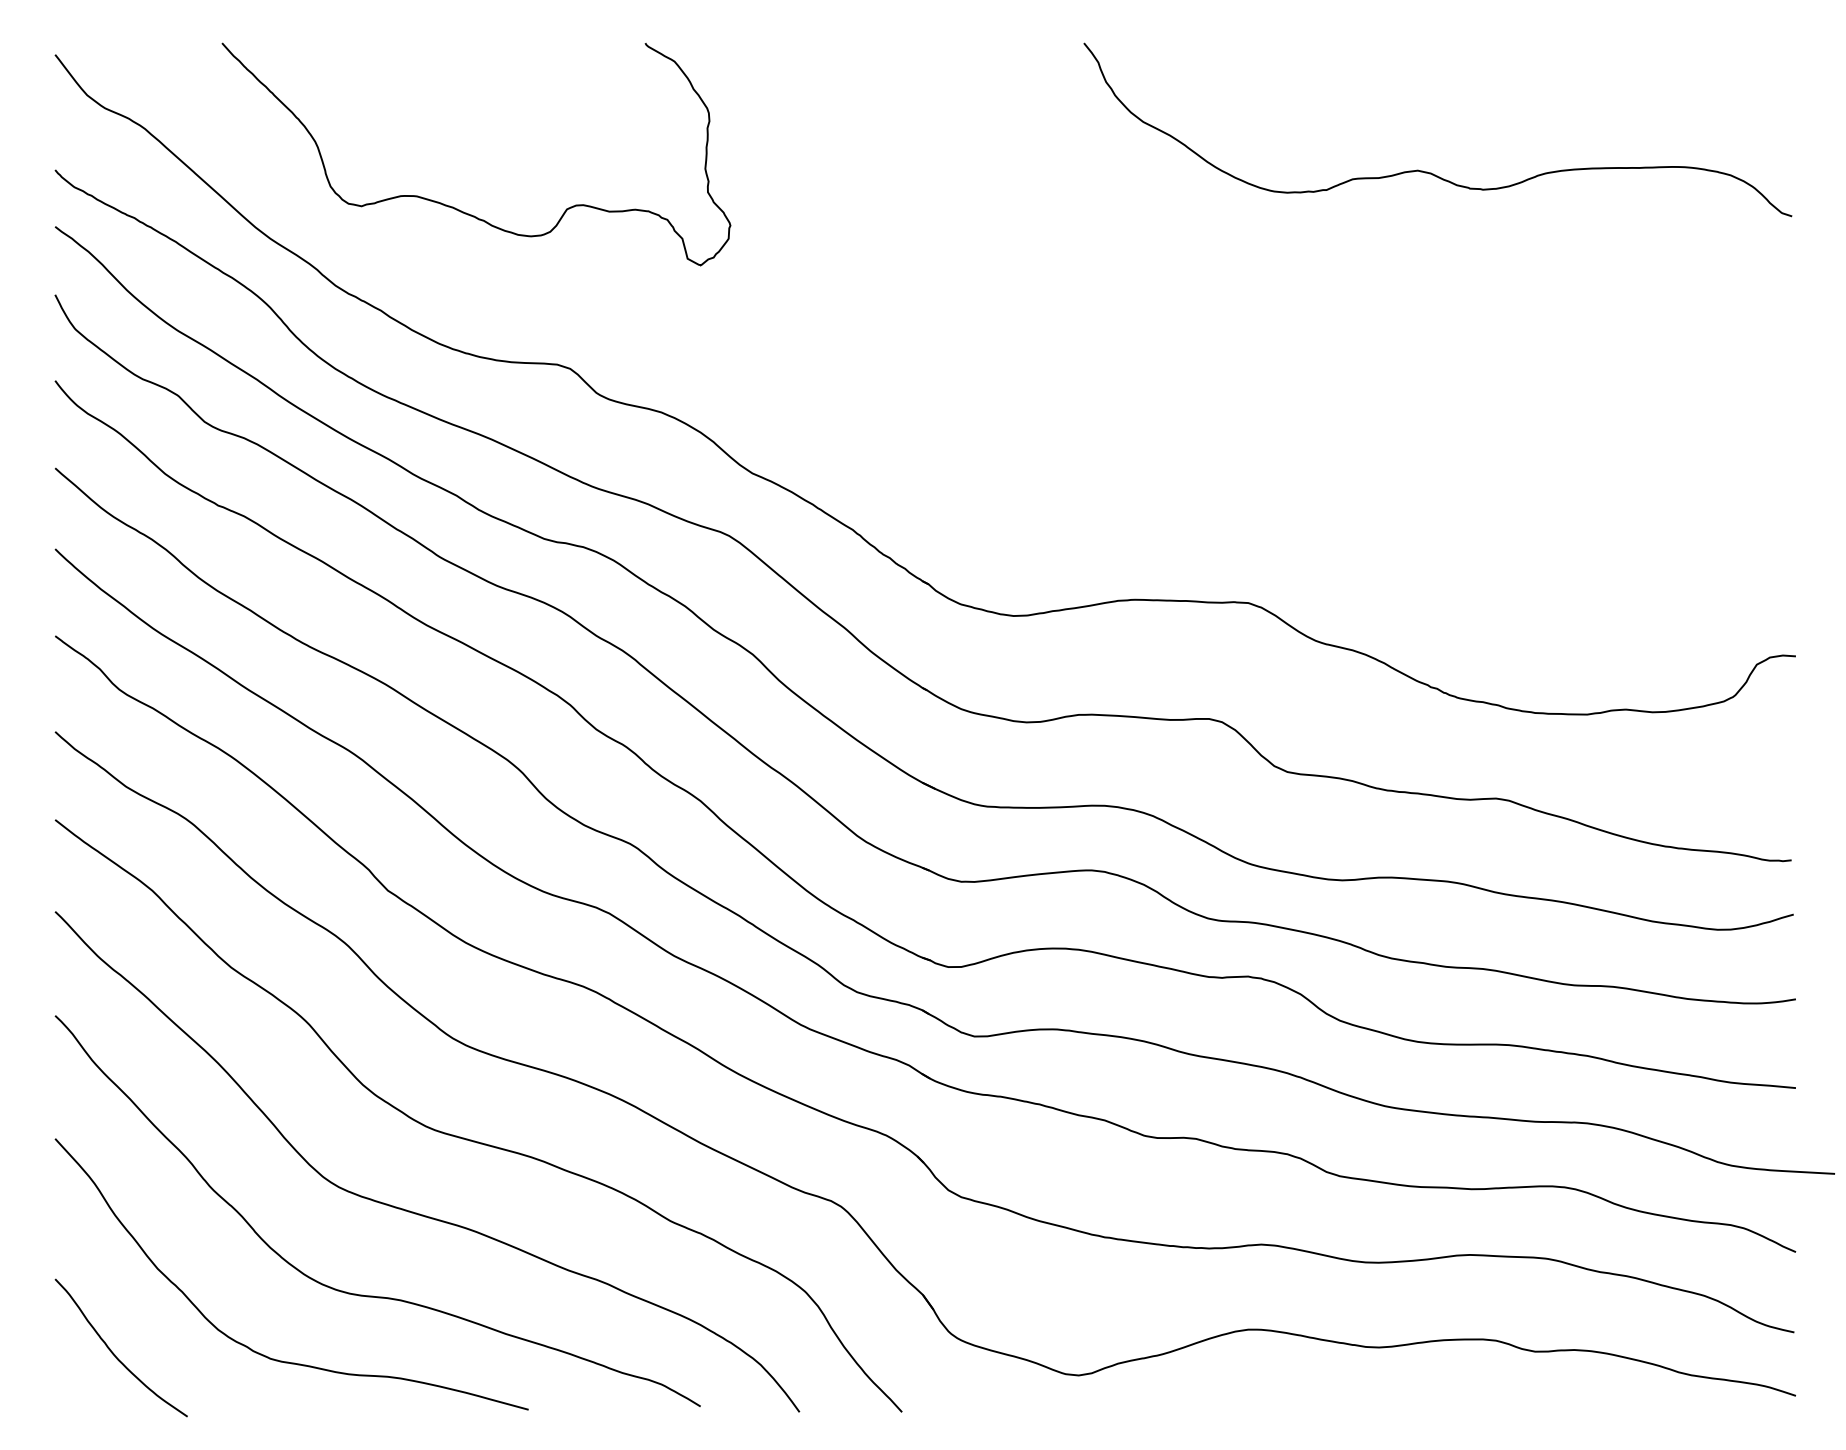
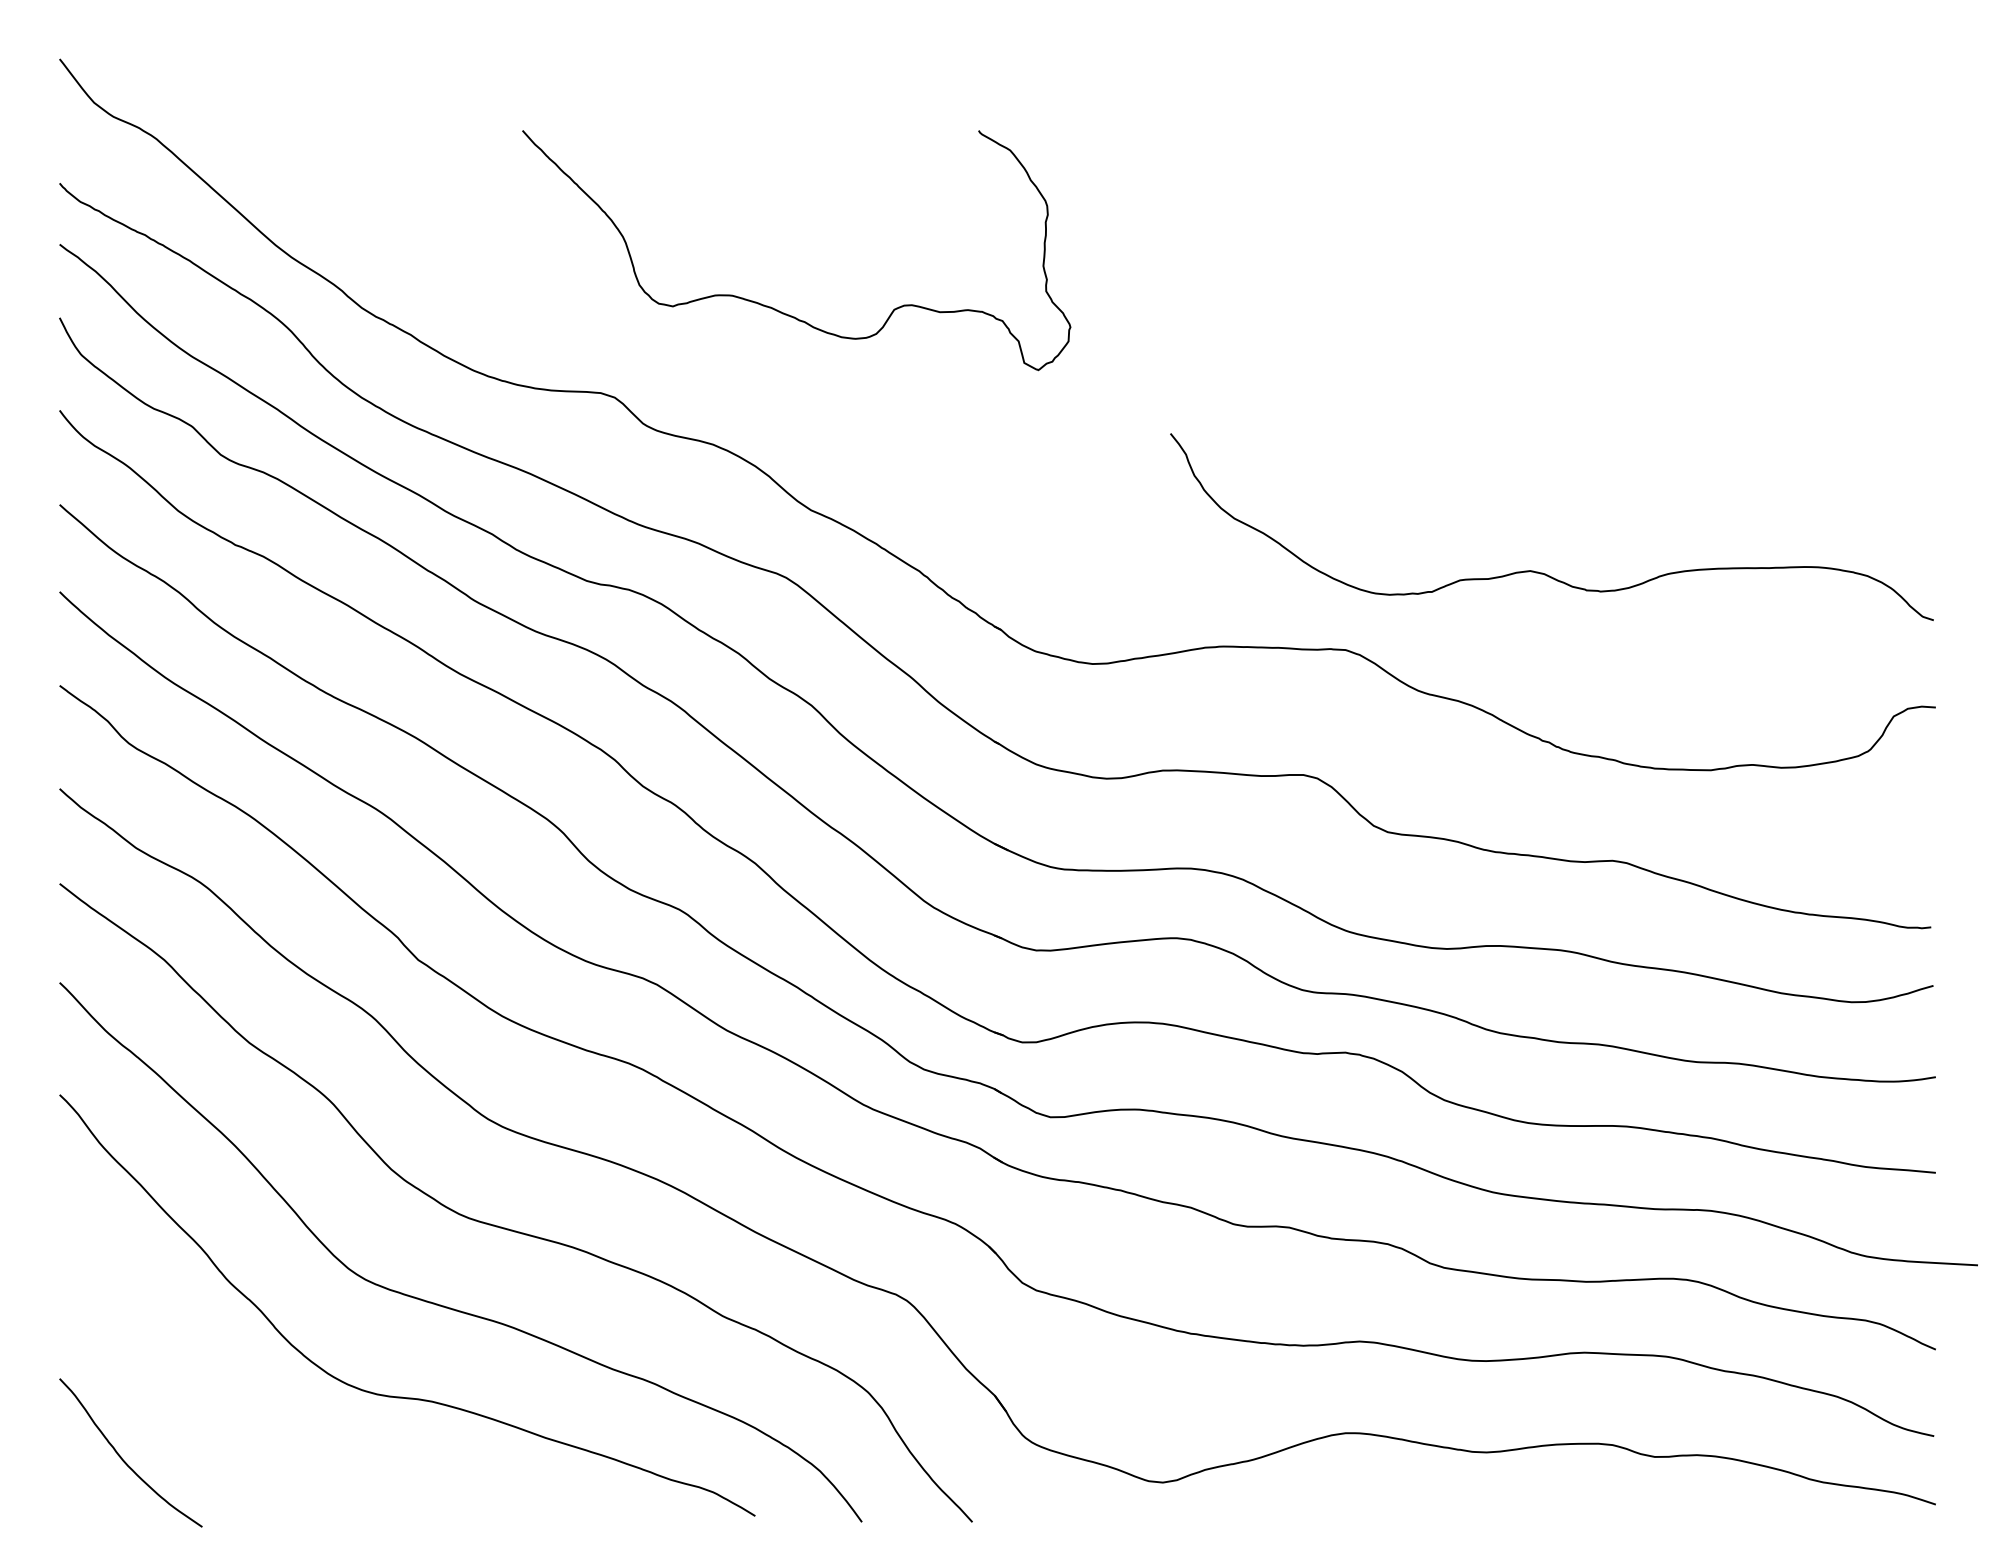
curve: (1425, 171) -> (1538, 571), moved
curve: (454, 207) -> (773, 307), moved
curve: (247, 1345) -> (266, 1450), removed

